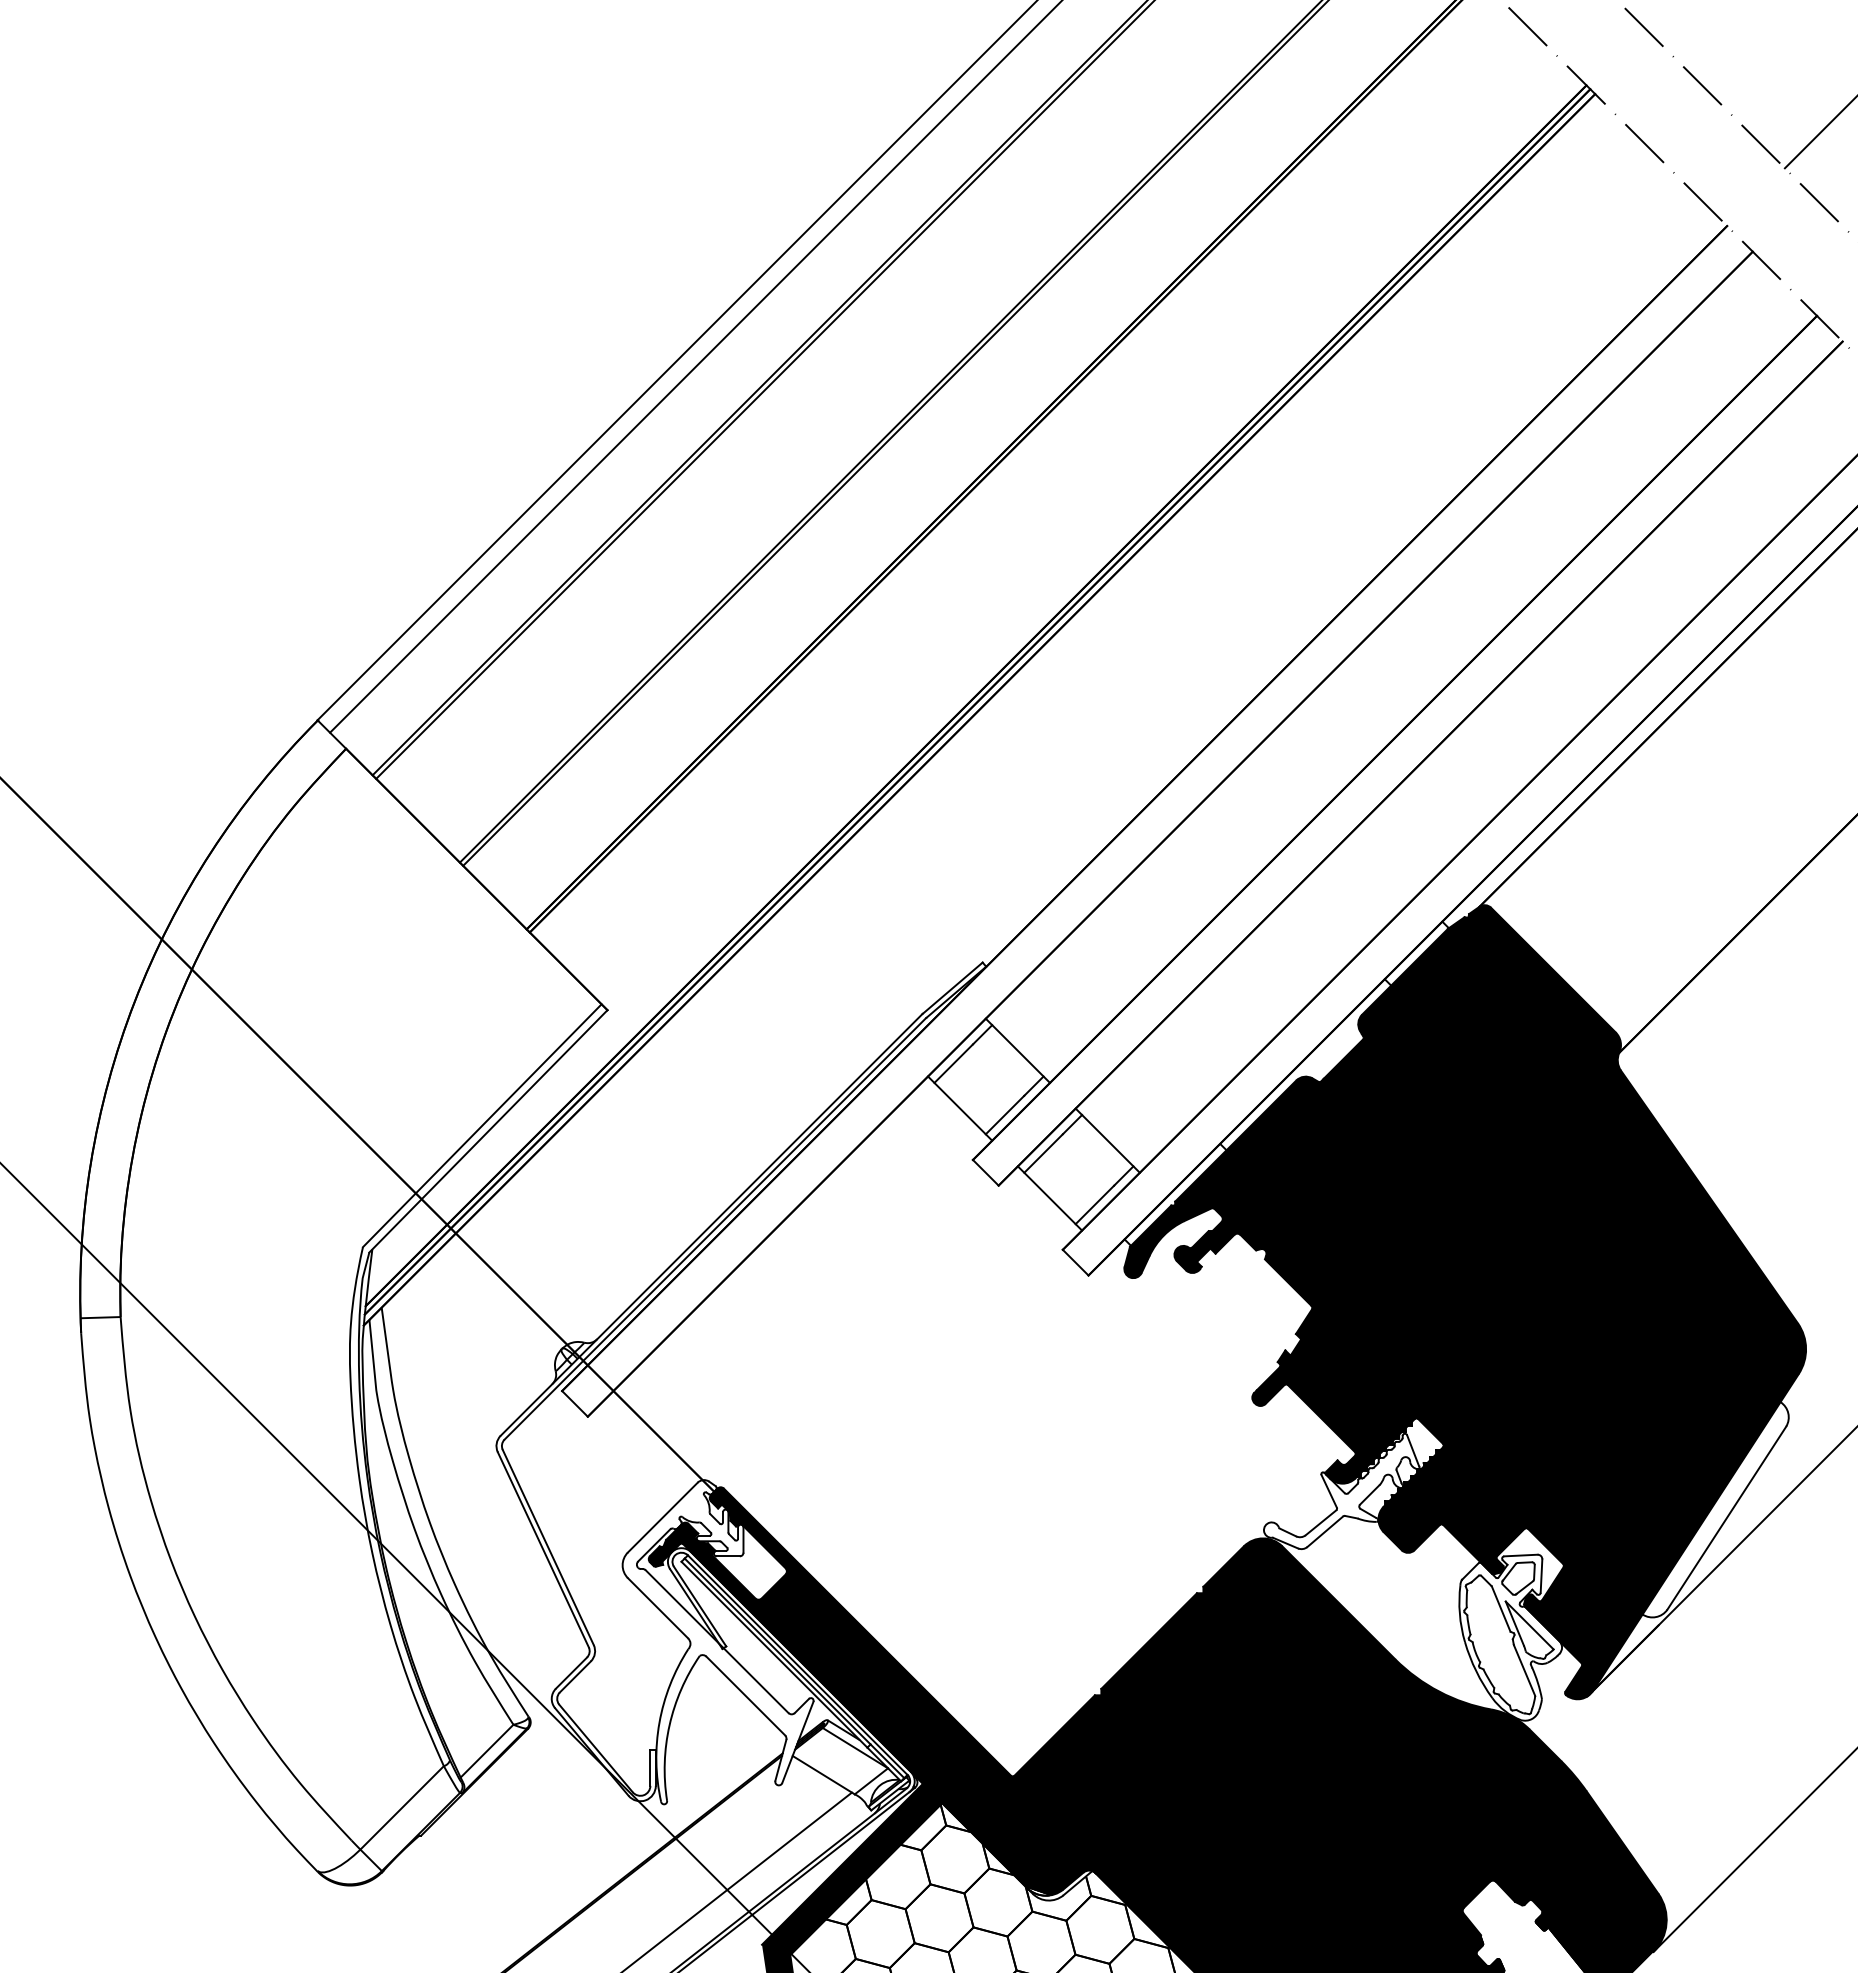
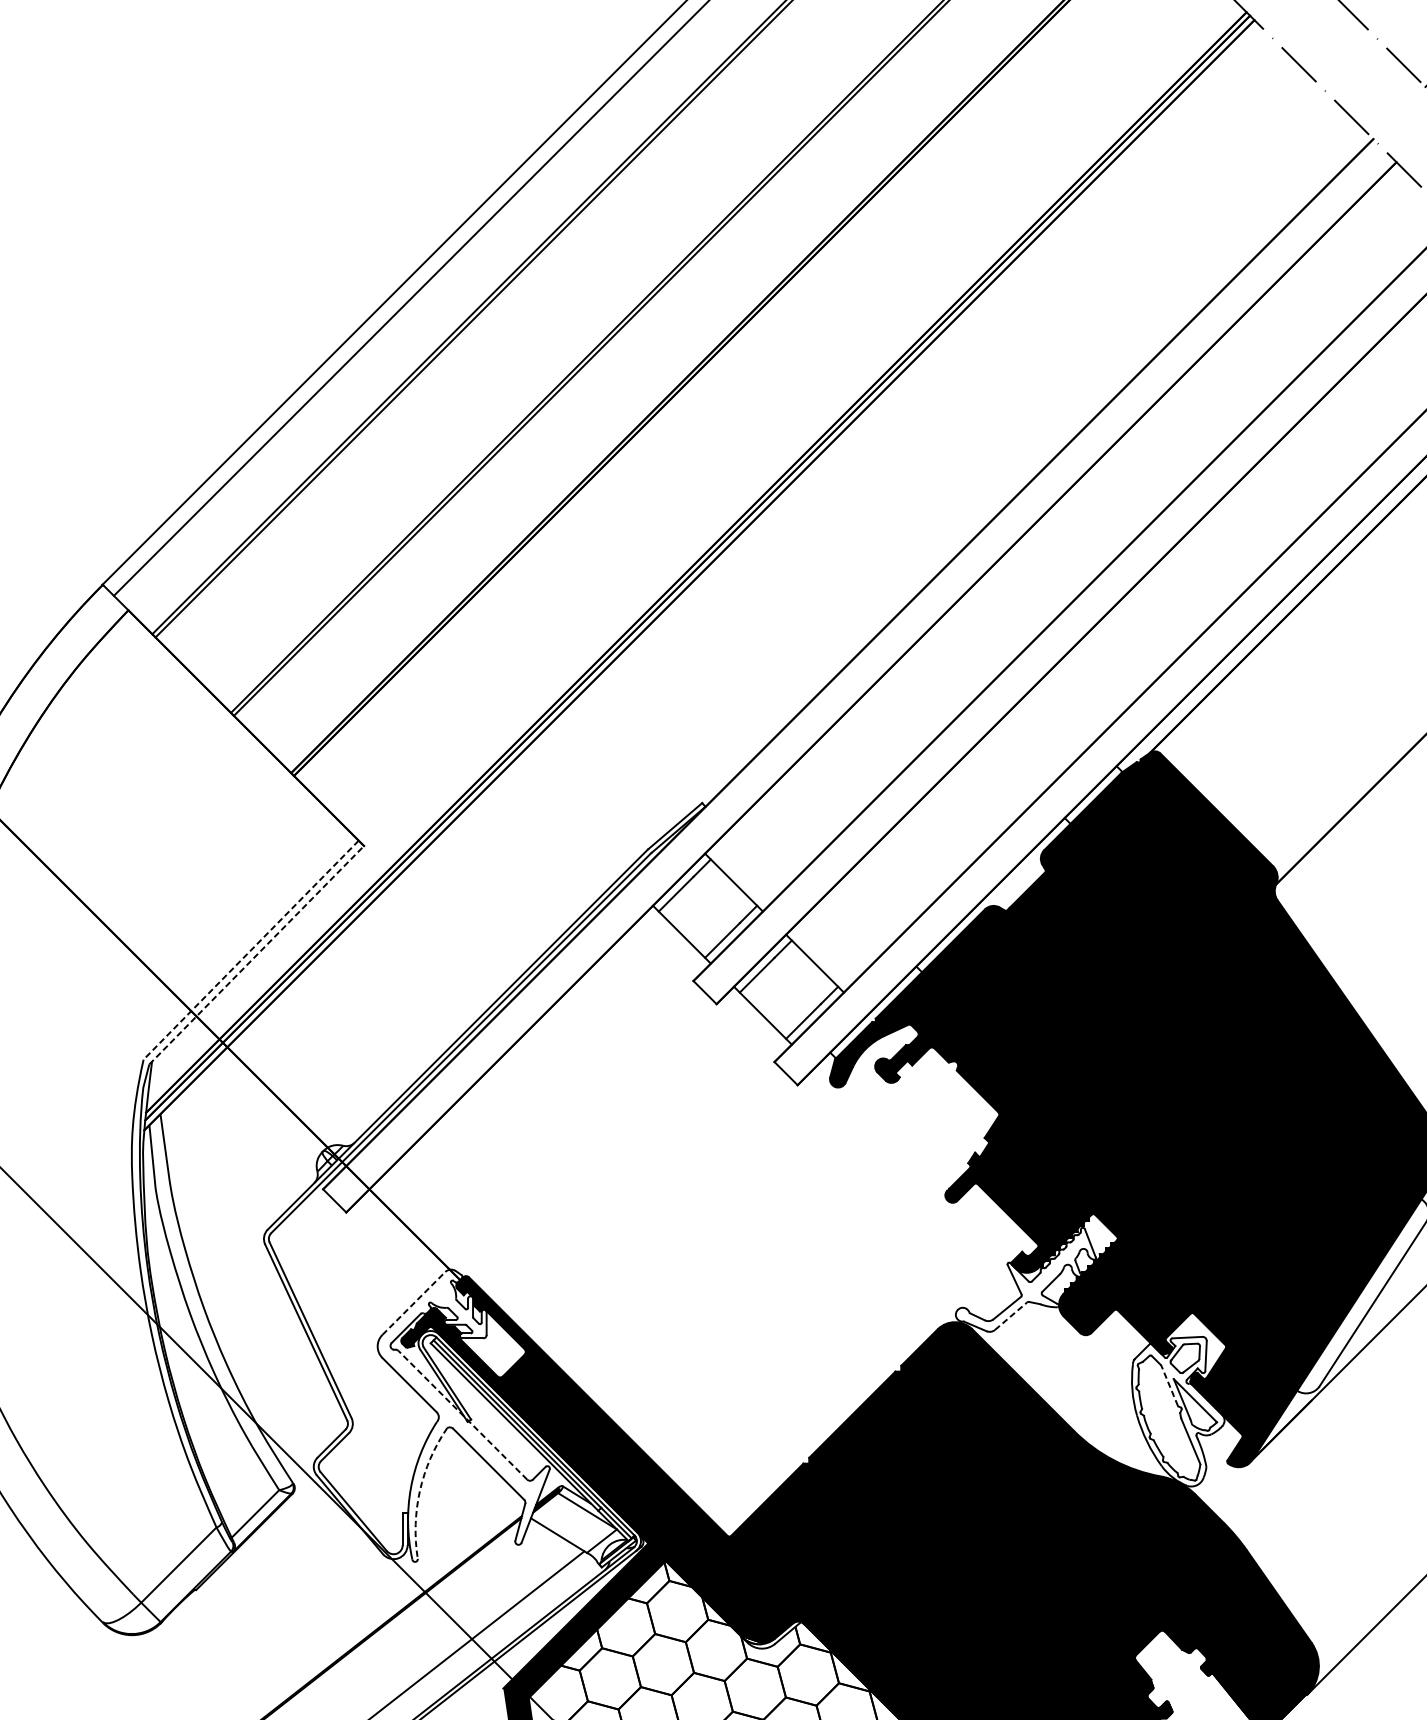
line: (481, 1126) -> (250, 950), solid -> dashed
line: (488, 1131) -> (256, 955), solid -> dashed
line: (663, 1517) -> (414, 1303), solid -> dashed
line: (1325, 1531) -> (1011, 1315), solid -> dashed
line: (1500, 1608) -> (1169, 1385), solid -> dashed
line: (717, 1641) -> (463, 1415), solid -> dashed
arc: (669, 1725) -> (419, 1490), solid -> dashed

